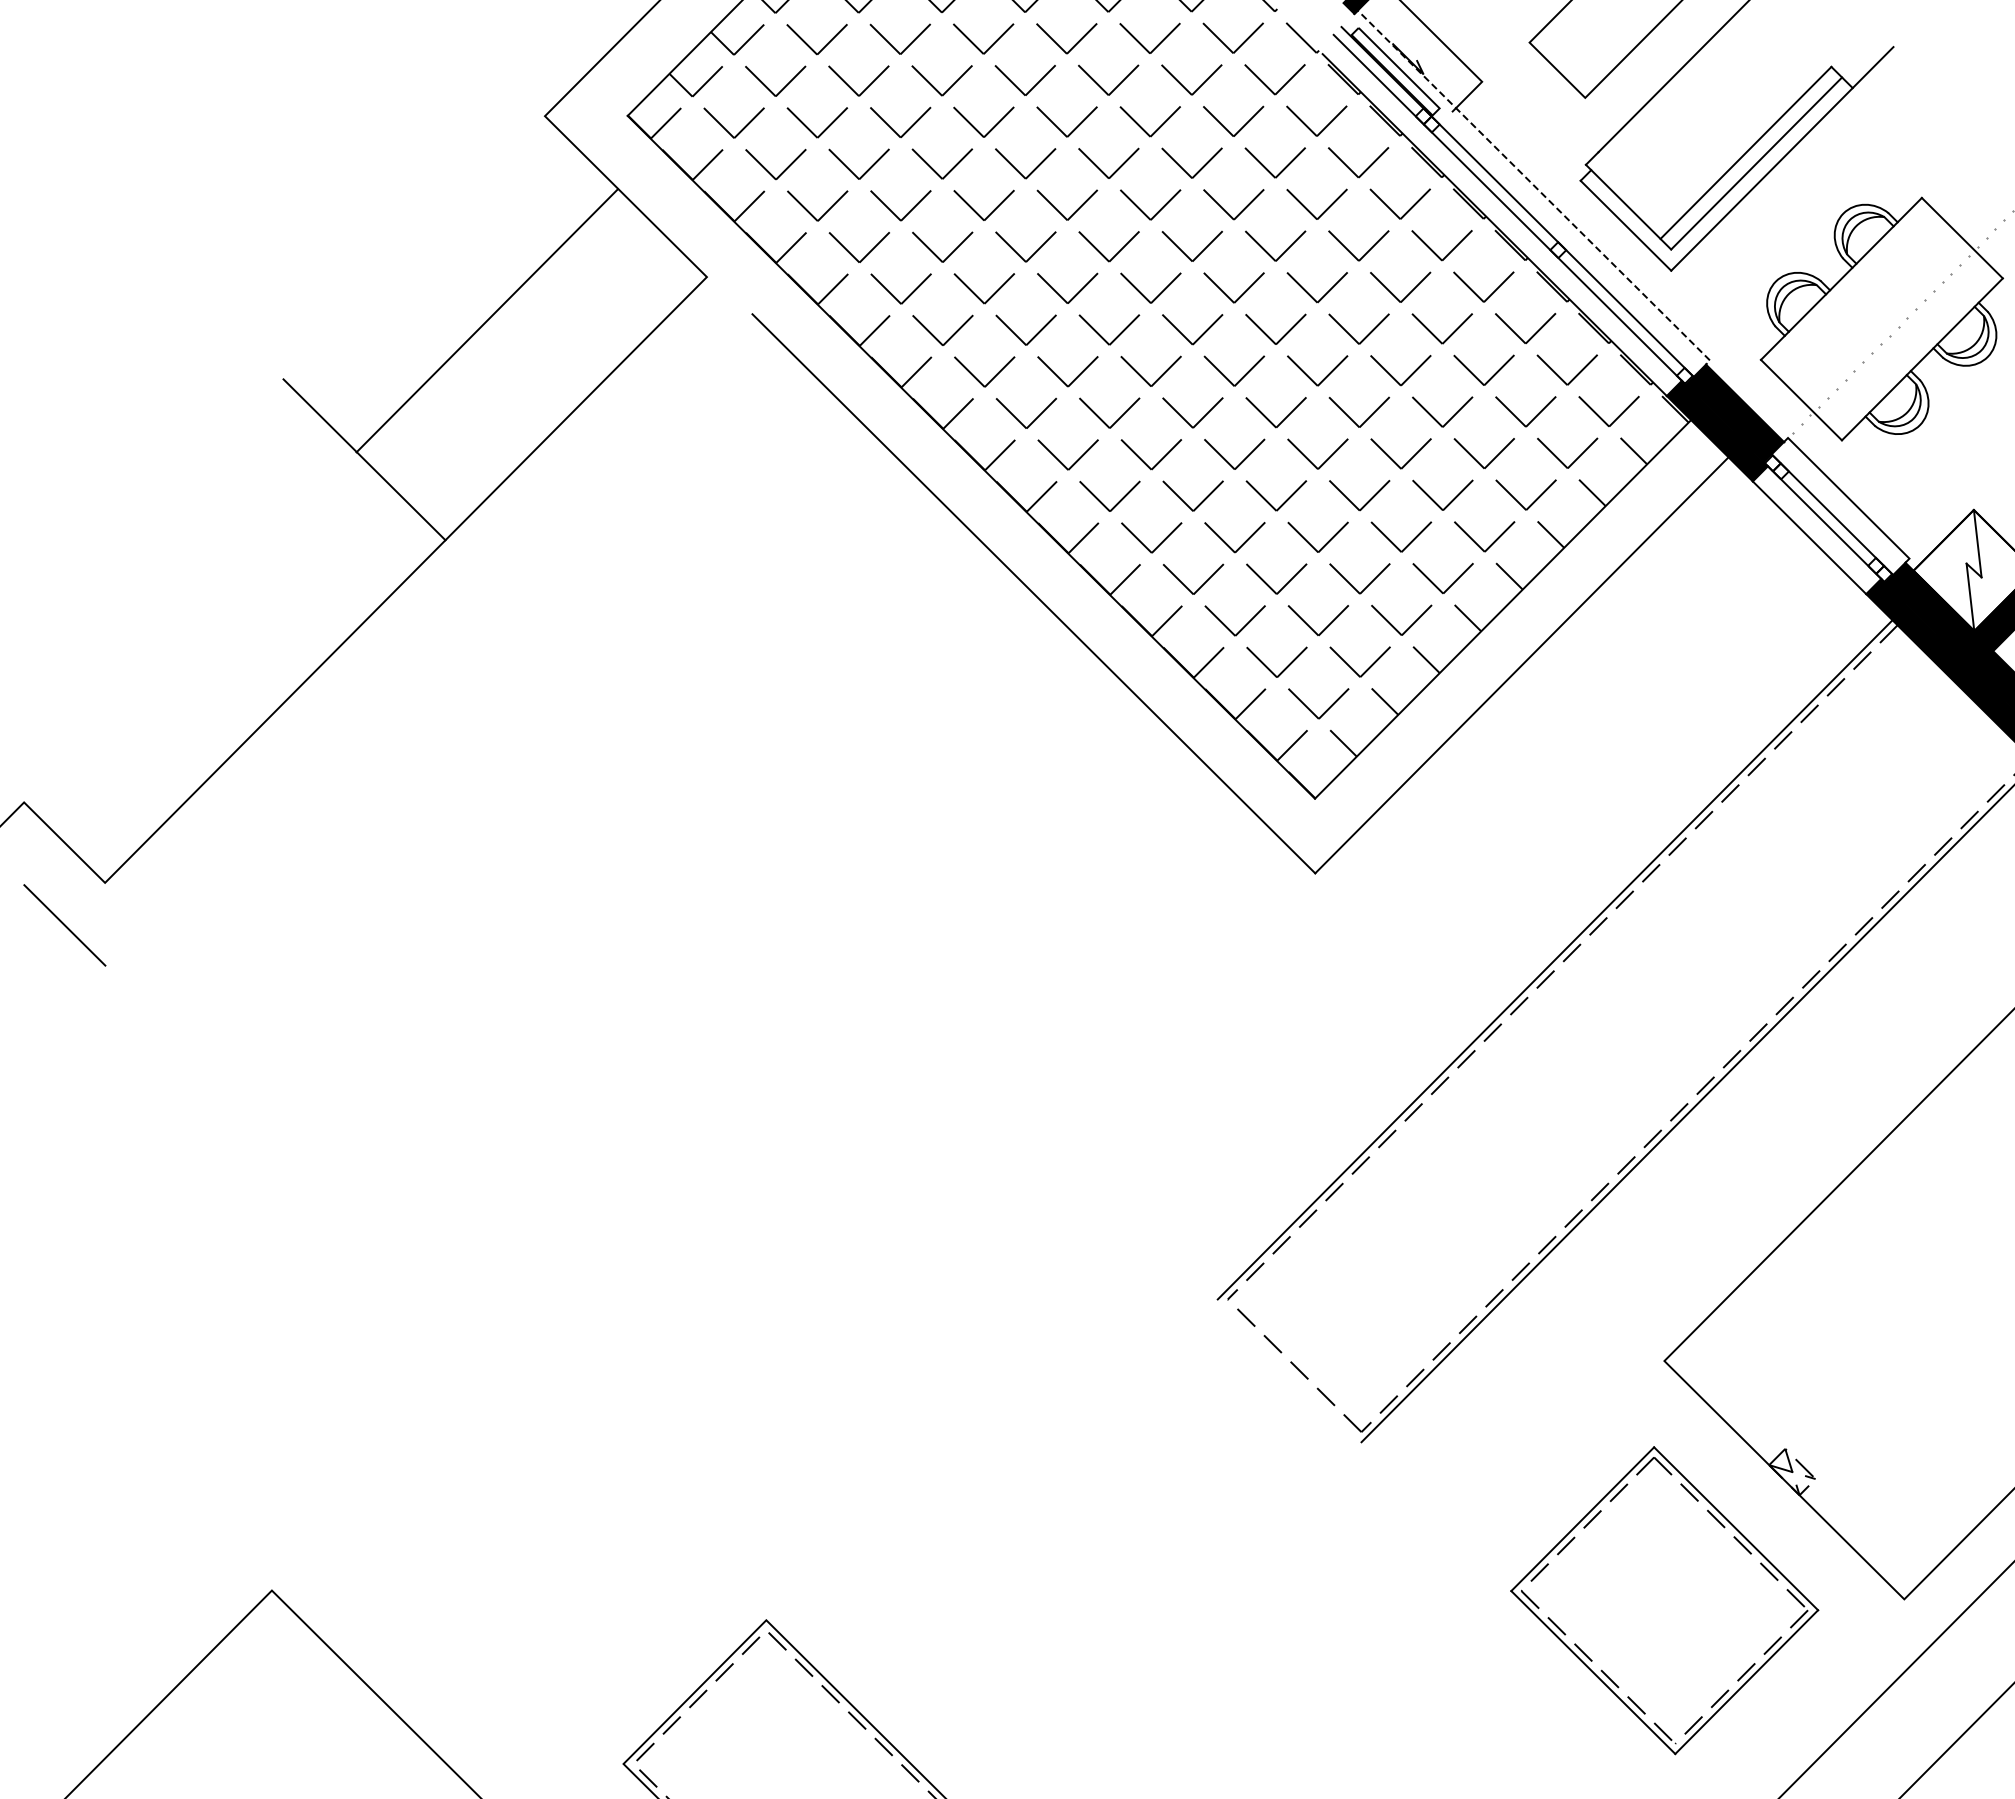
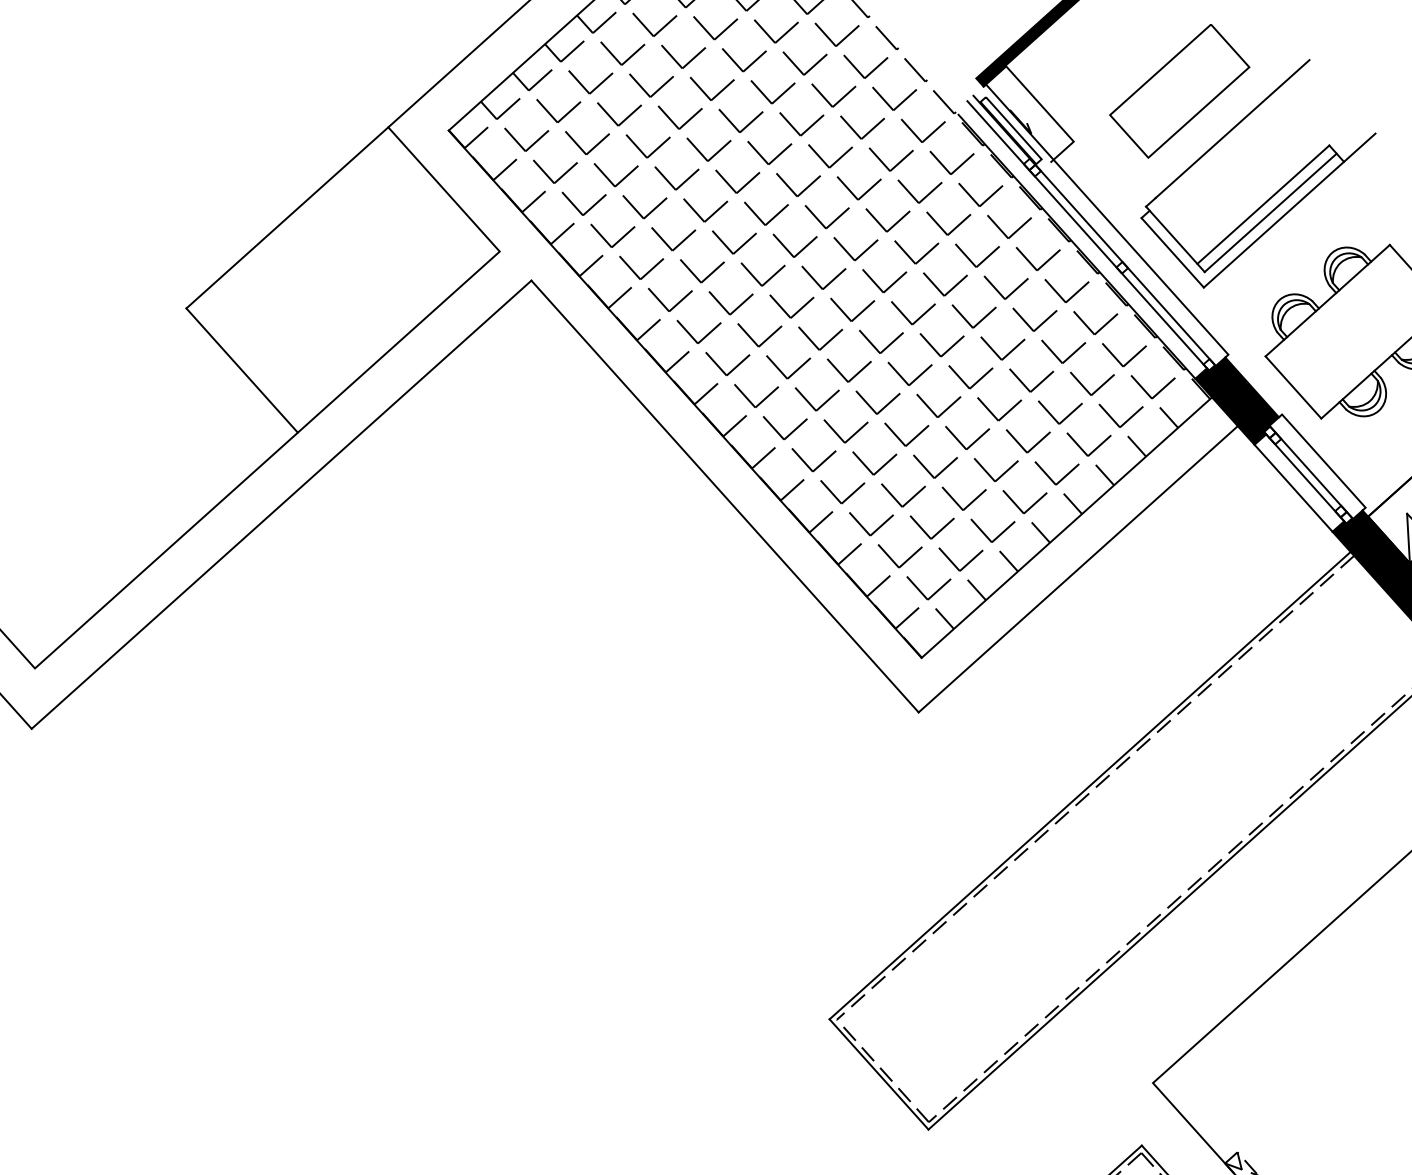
line: (1534, 185) -> (1107, 219), dashed -> solid
line: (486, 320) -> (286, 217), moved
line: (428, 639) -> (281, 504), added
line: (1289, 1370) -> (878, 1074), added

